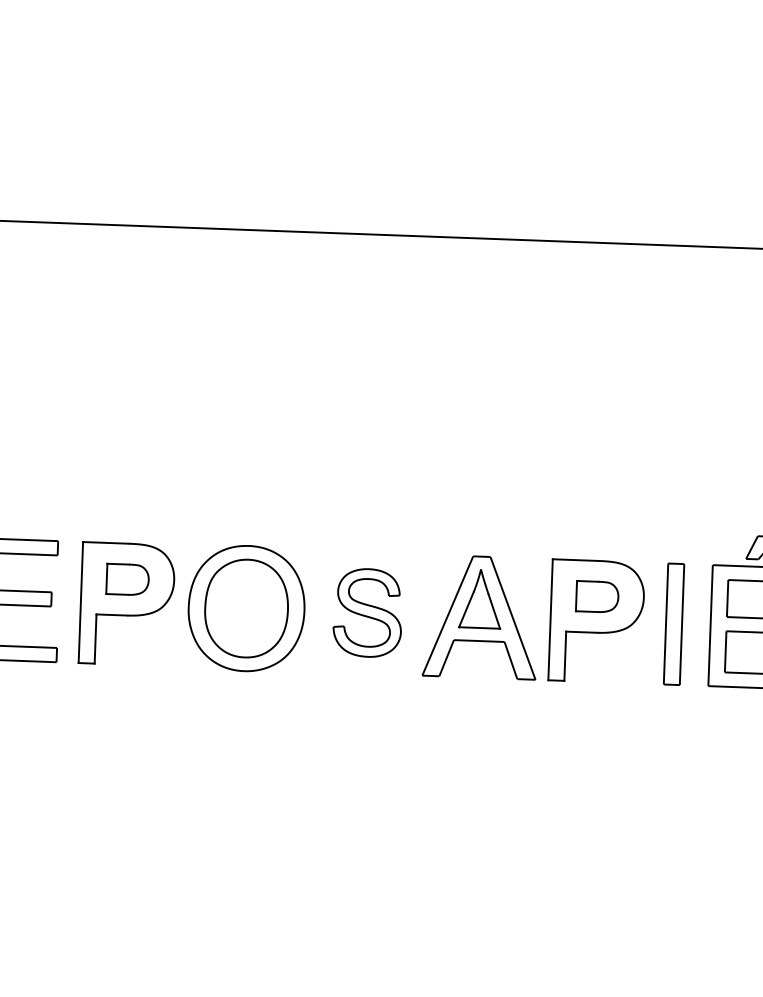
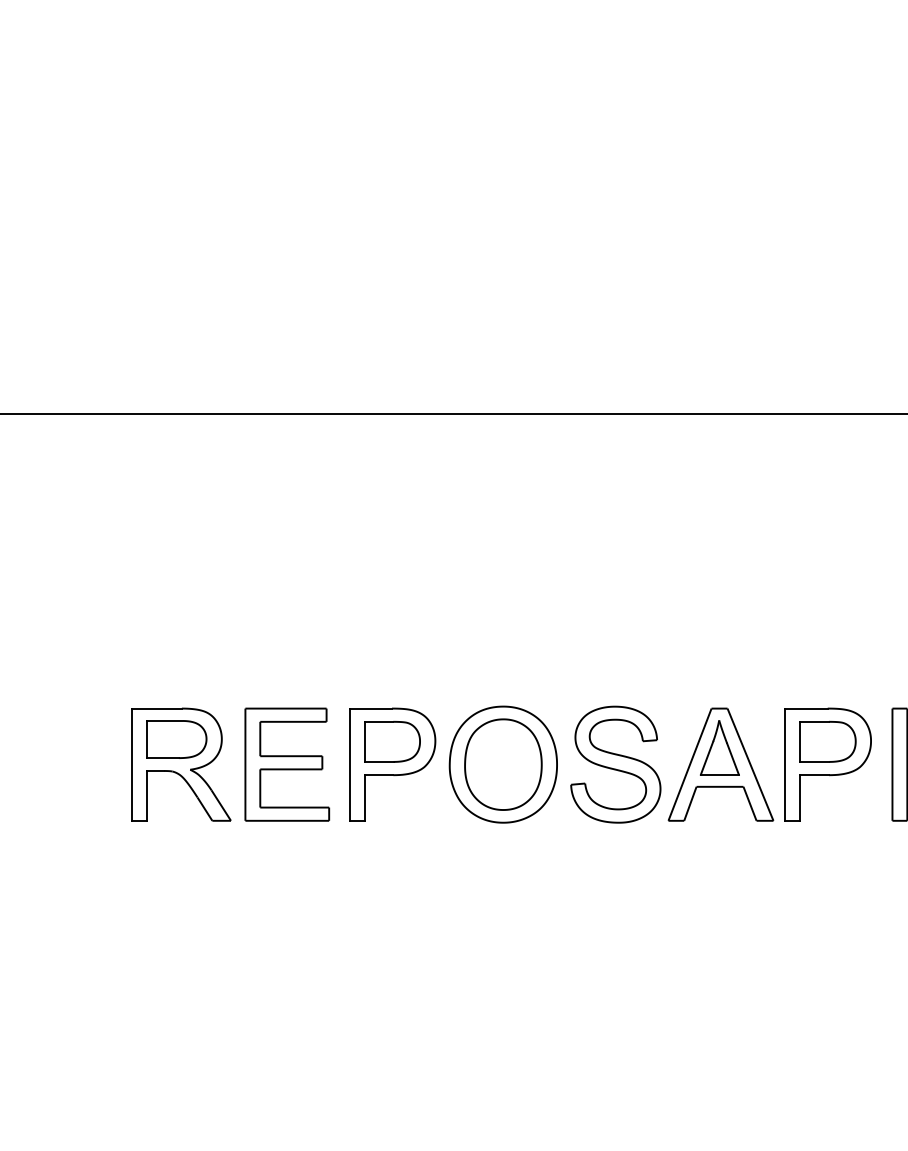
part: (127, 579) -> (392, 741), size x1.43
part: (596, 596) -> (827, 741), size x1.43
part: (367, 612) -> (615, 764), size x1.43

